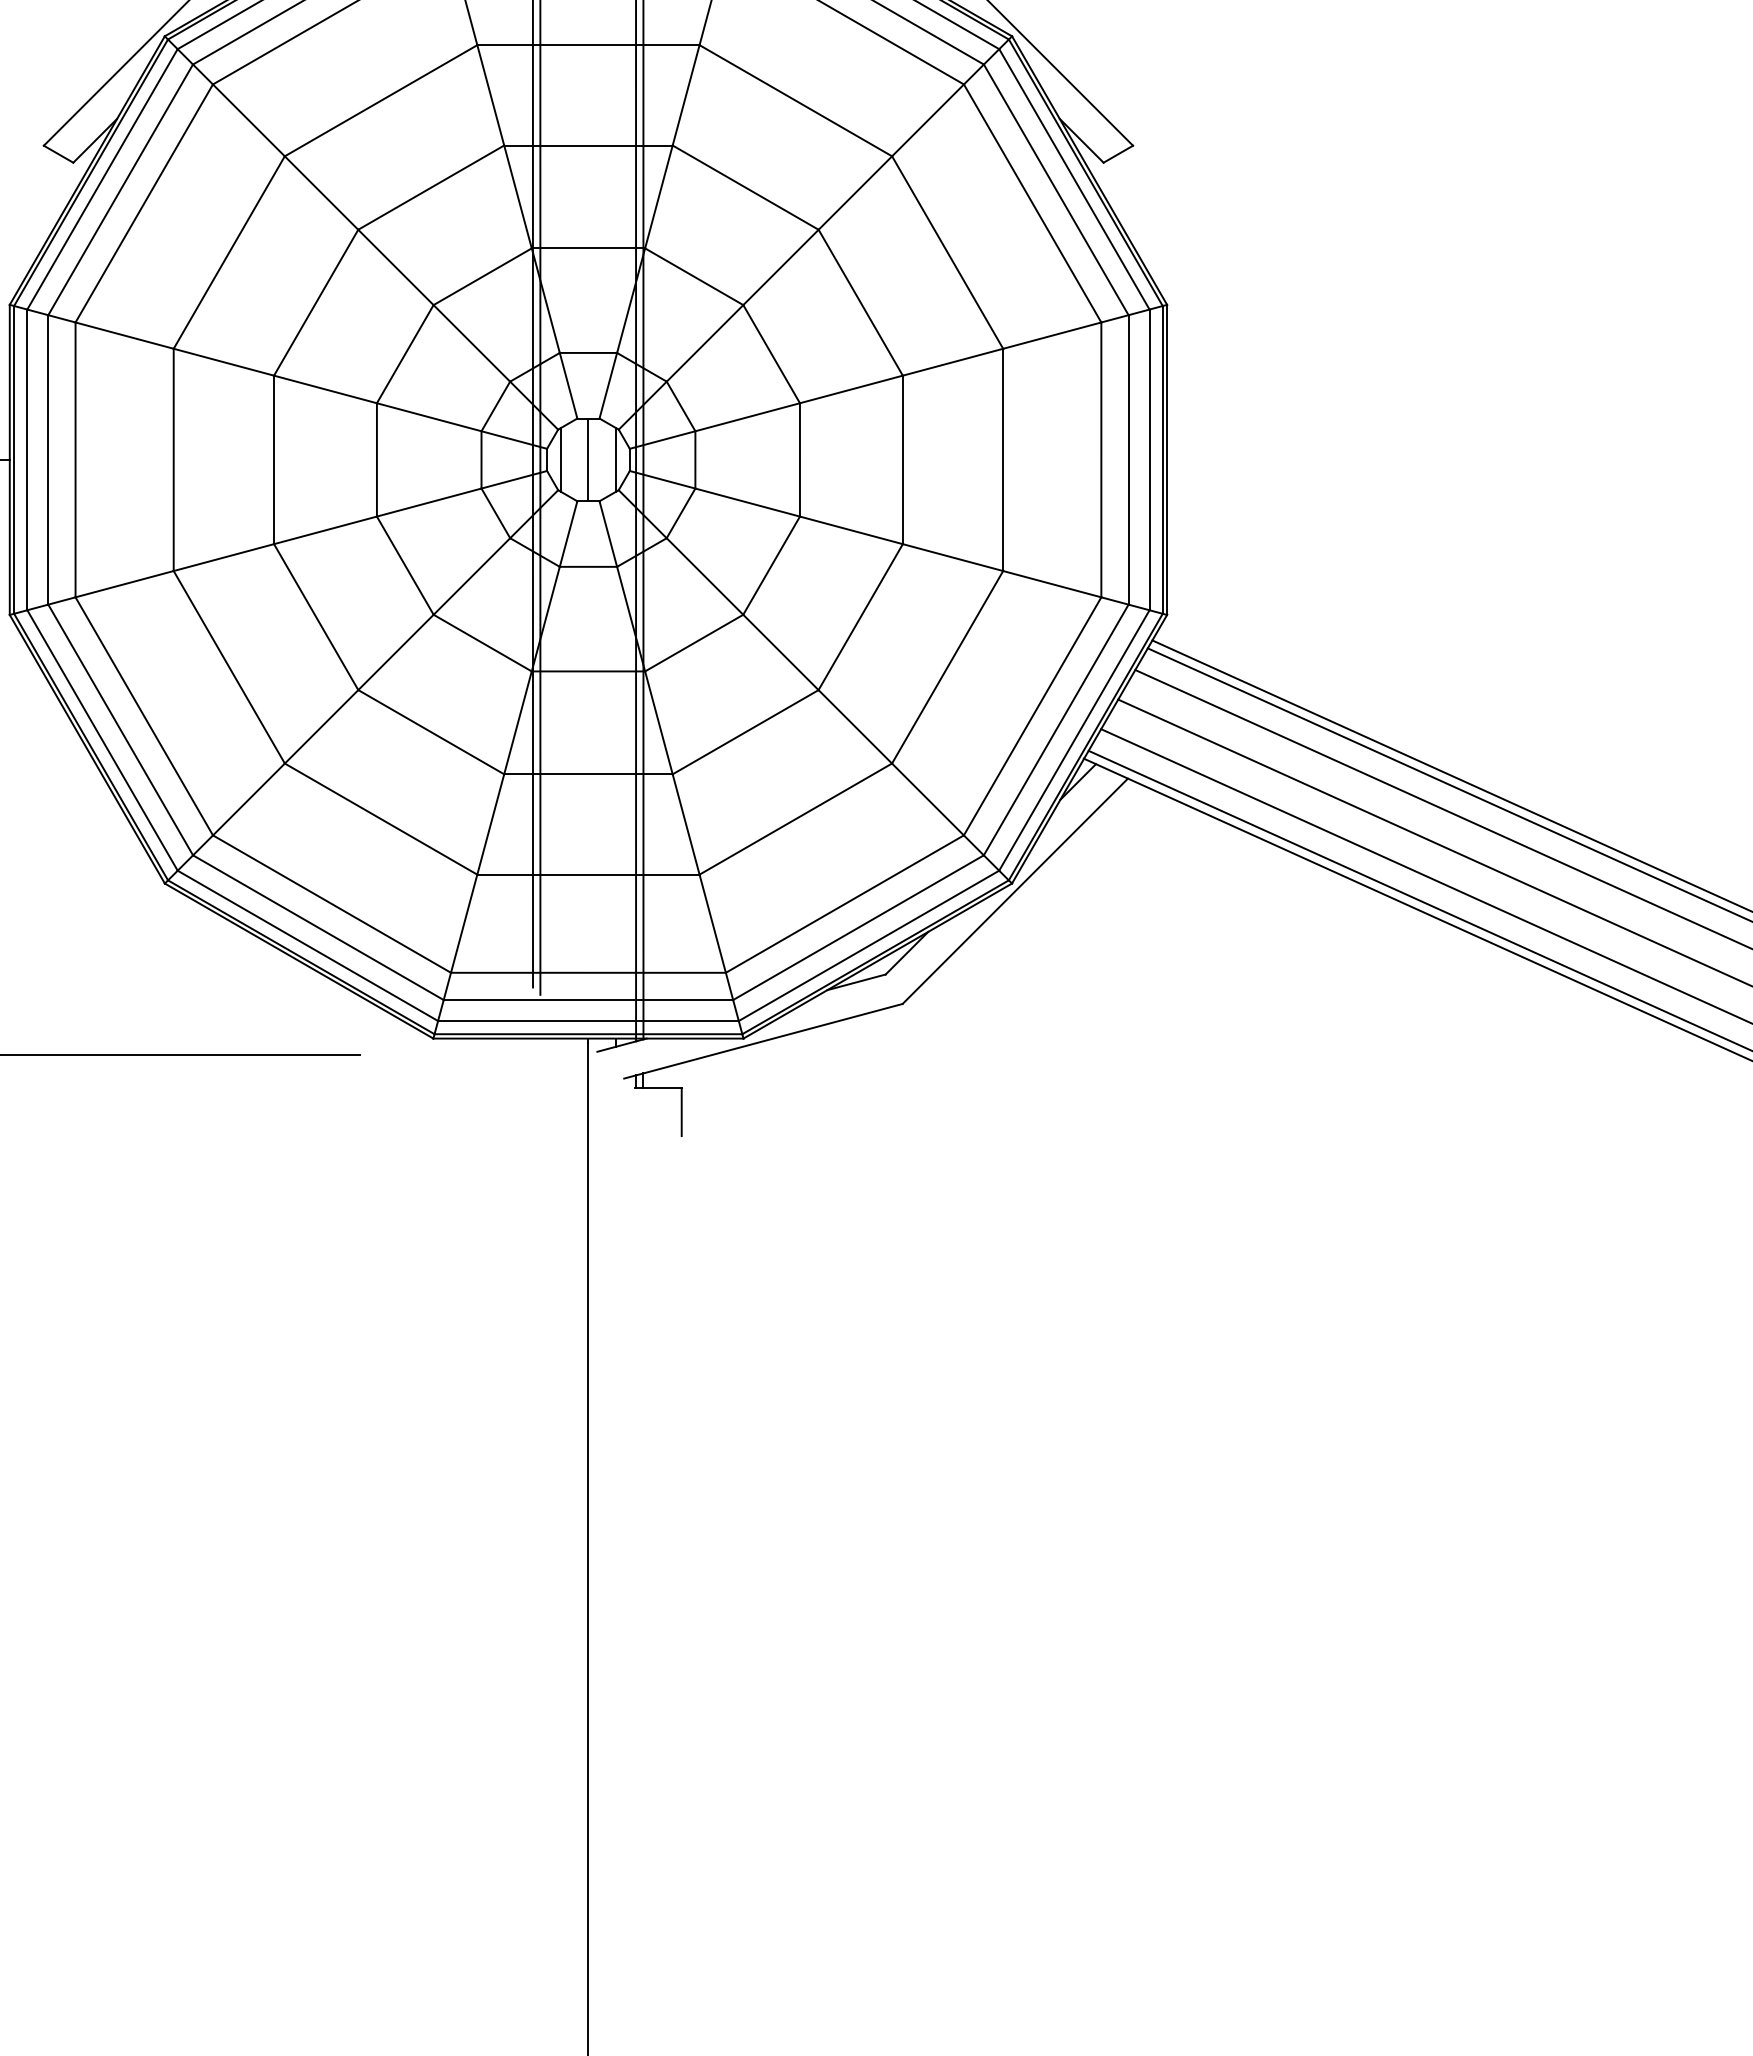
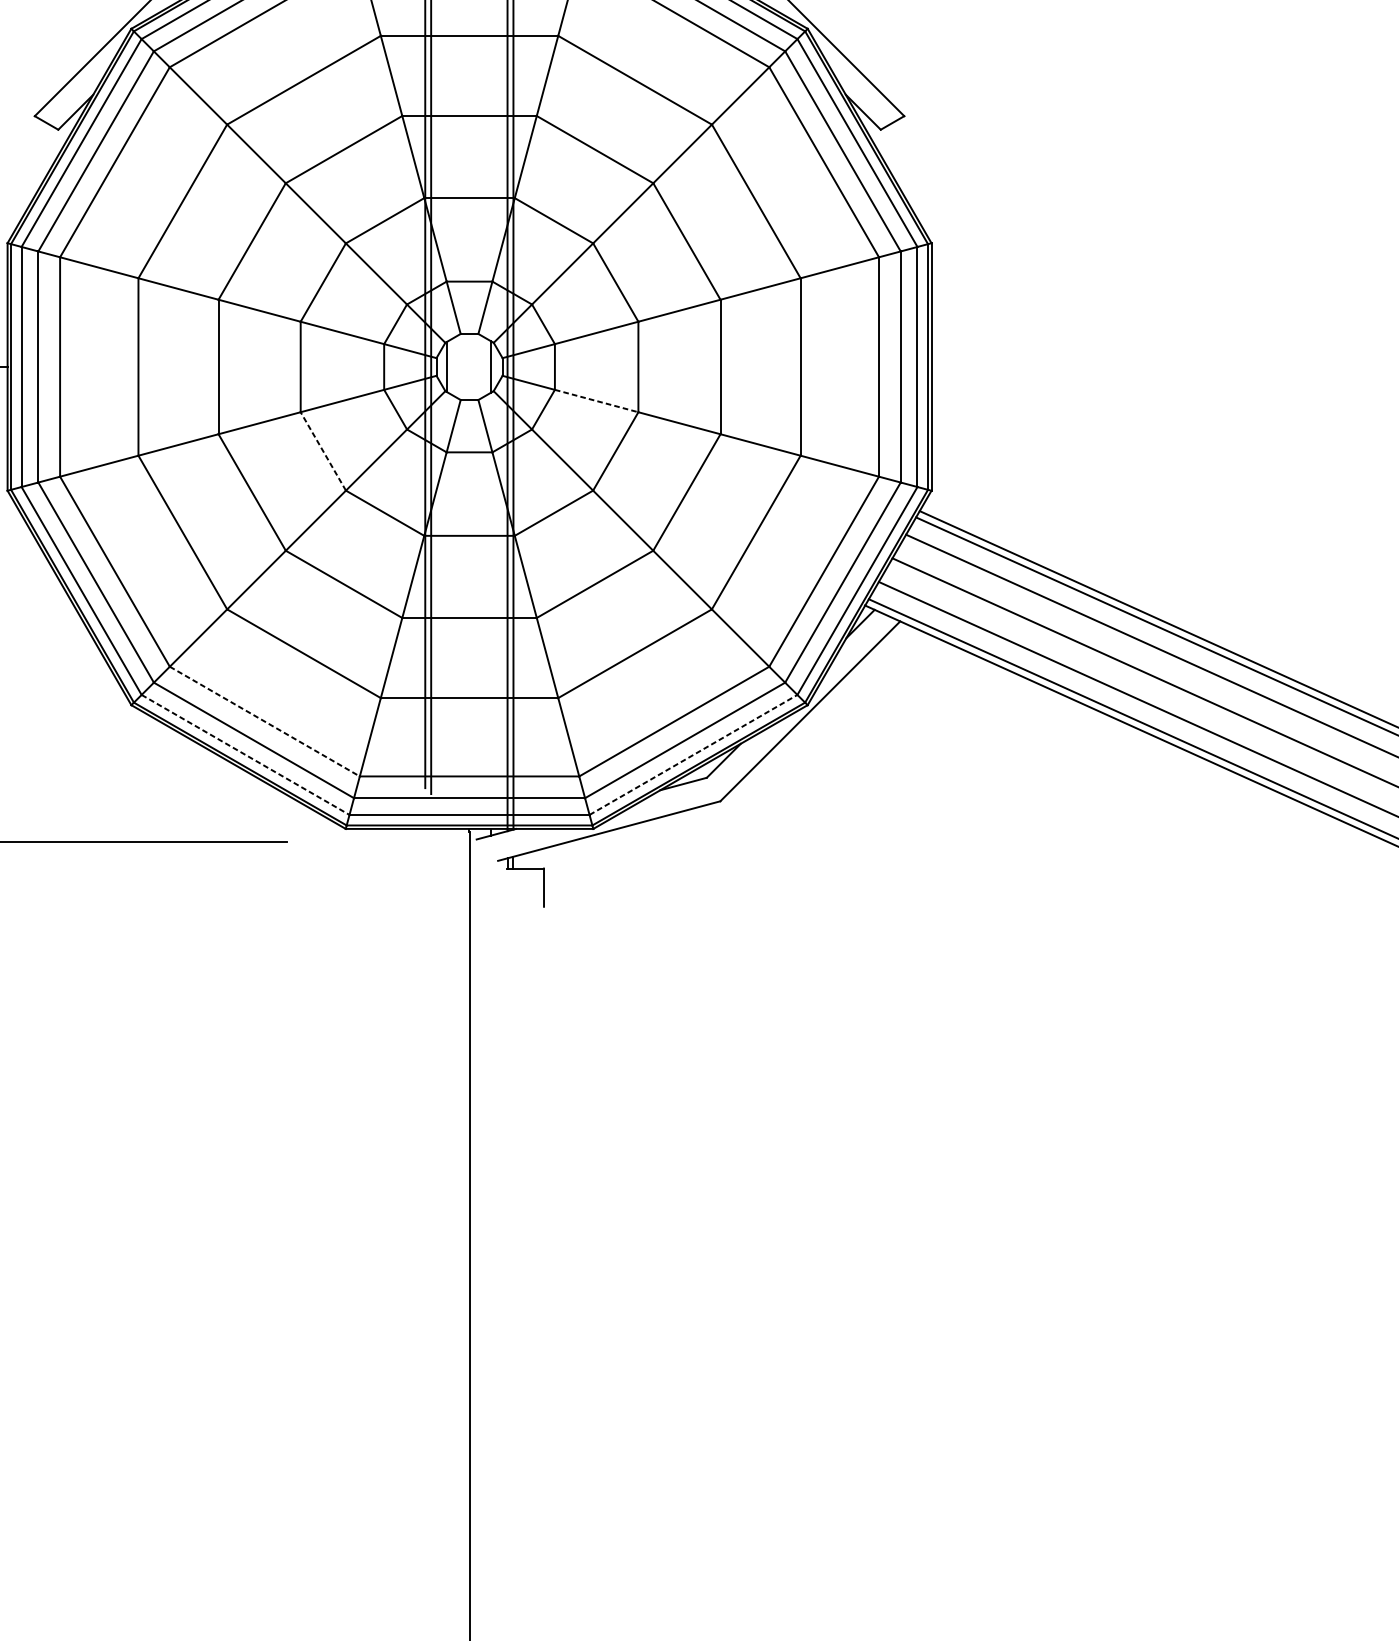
line: (588, 459) -> (469, 366), removed
line: (748, 502) -> (597, 400), solid -> dashed
line: (405, 565) -> (323, 451), solid -> dashed
line: (332, 904) -> (265, 721), solid -> dashed
line: (869, 945) -> (693, 754), solid -> dashed
line: (308, 946) -> (246, 755), solid -> dashed

